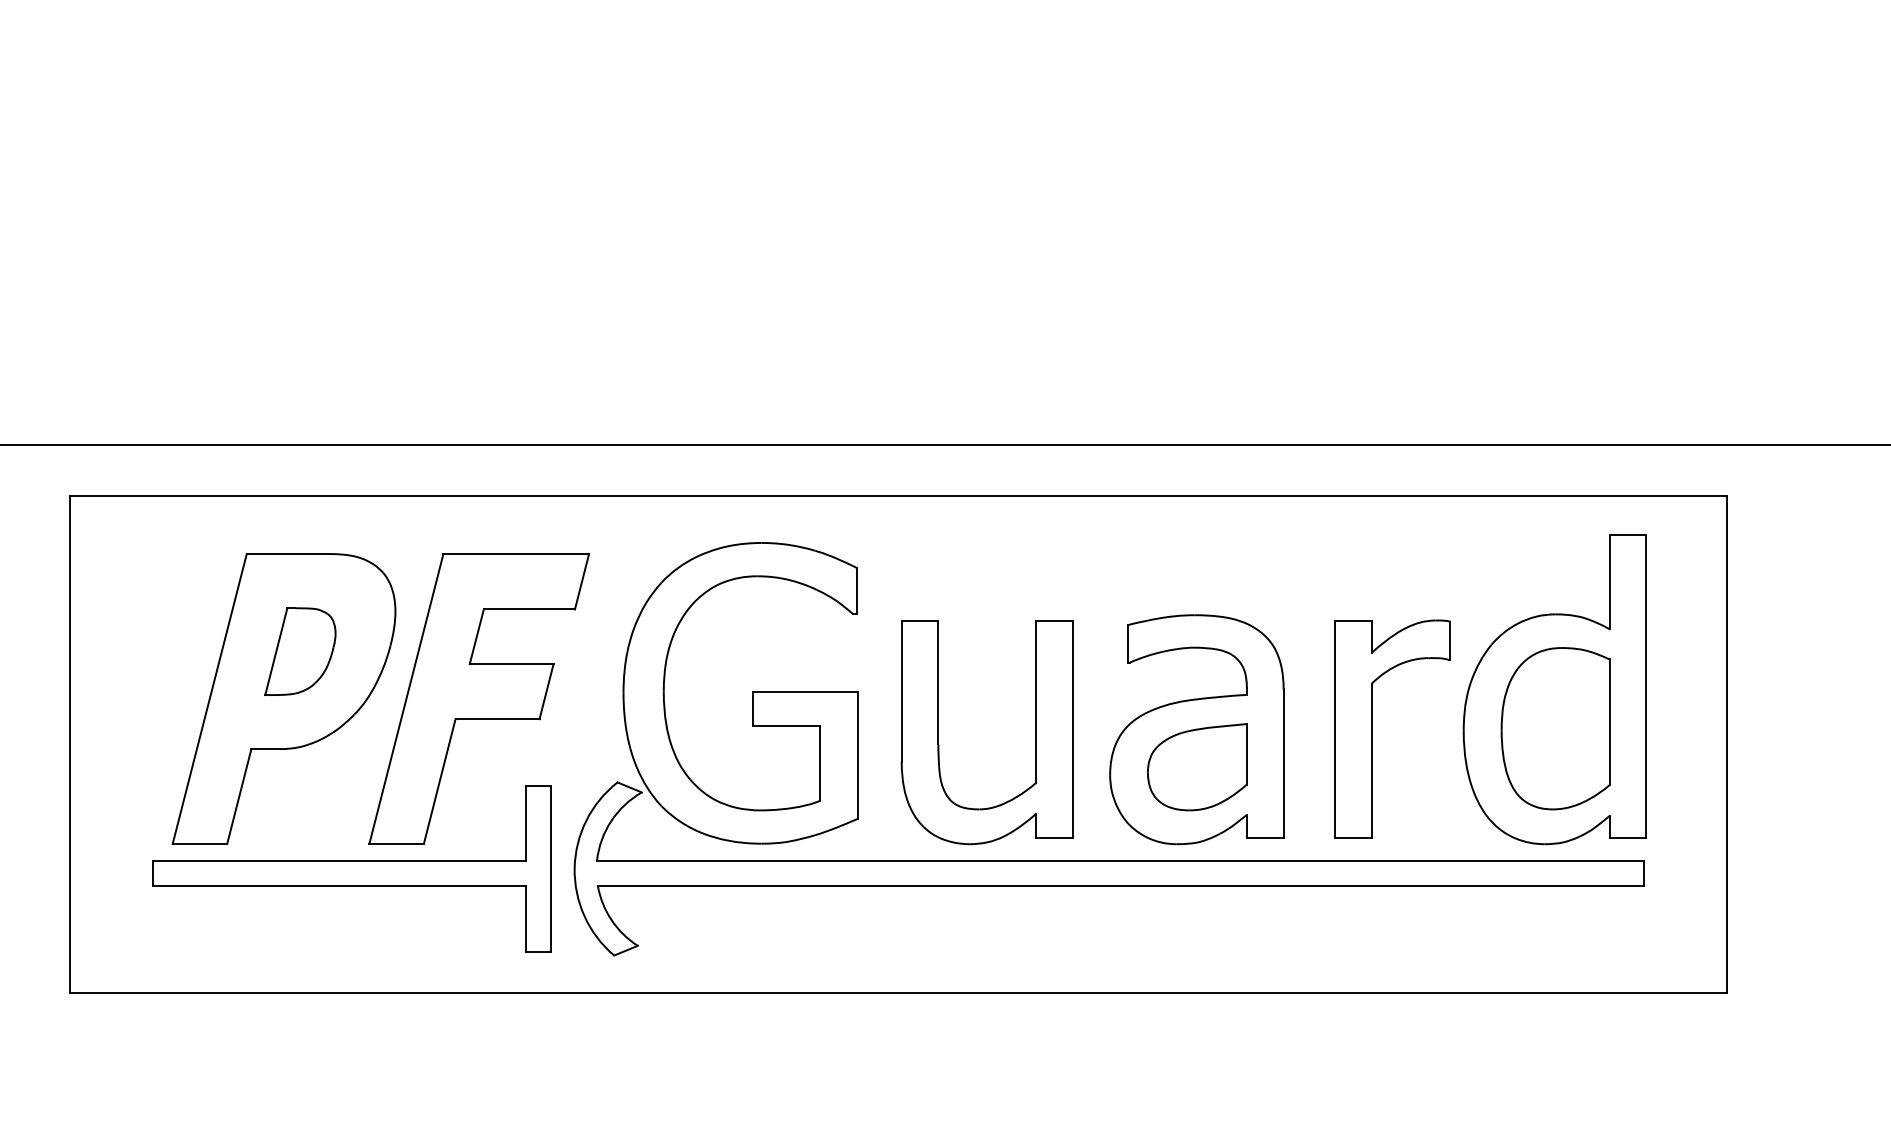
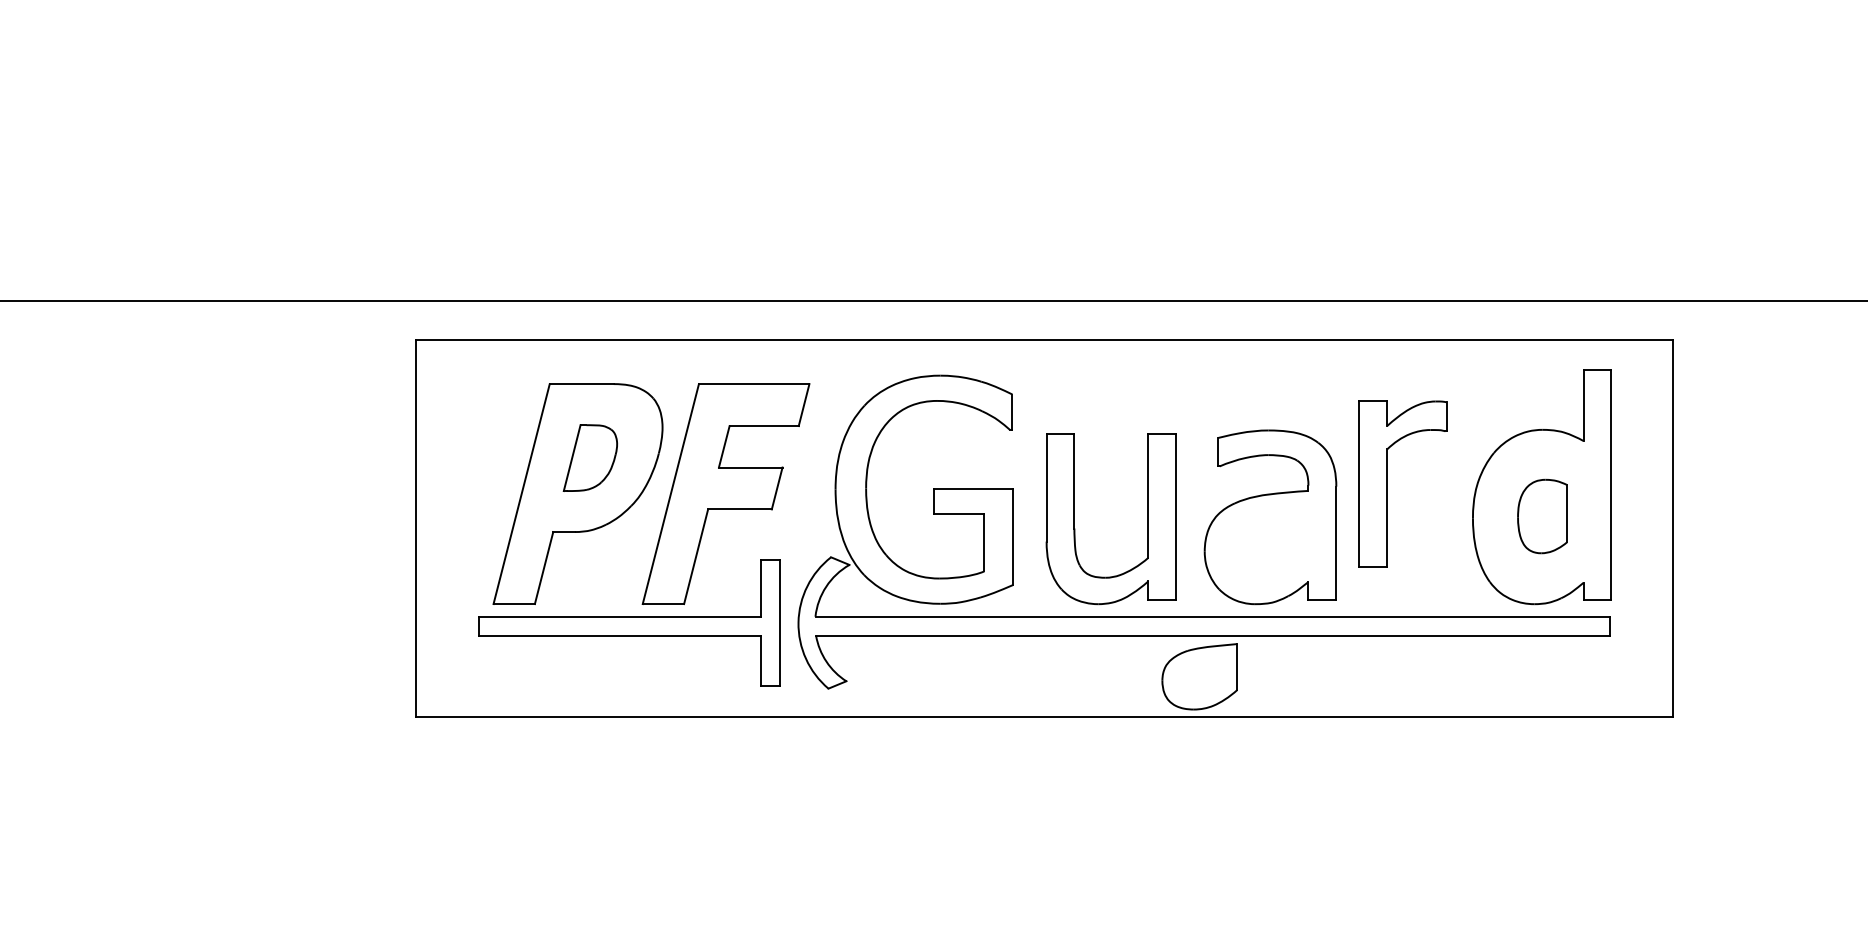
part: (1372, 728) -> (1387, 483), moved
part: (1555, 728) -> (1542, 516), size x0.6
part: (1196, 766) -> (1199, 676), moved

